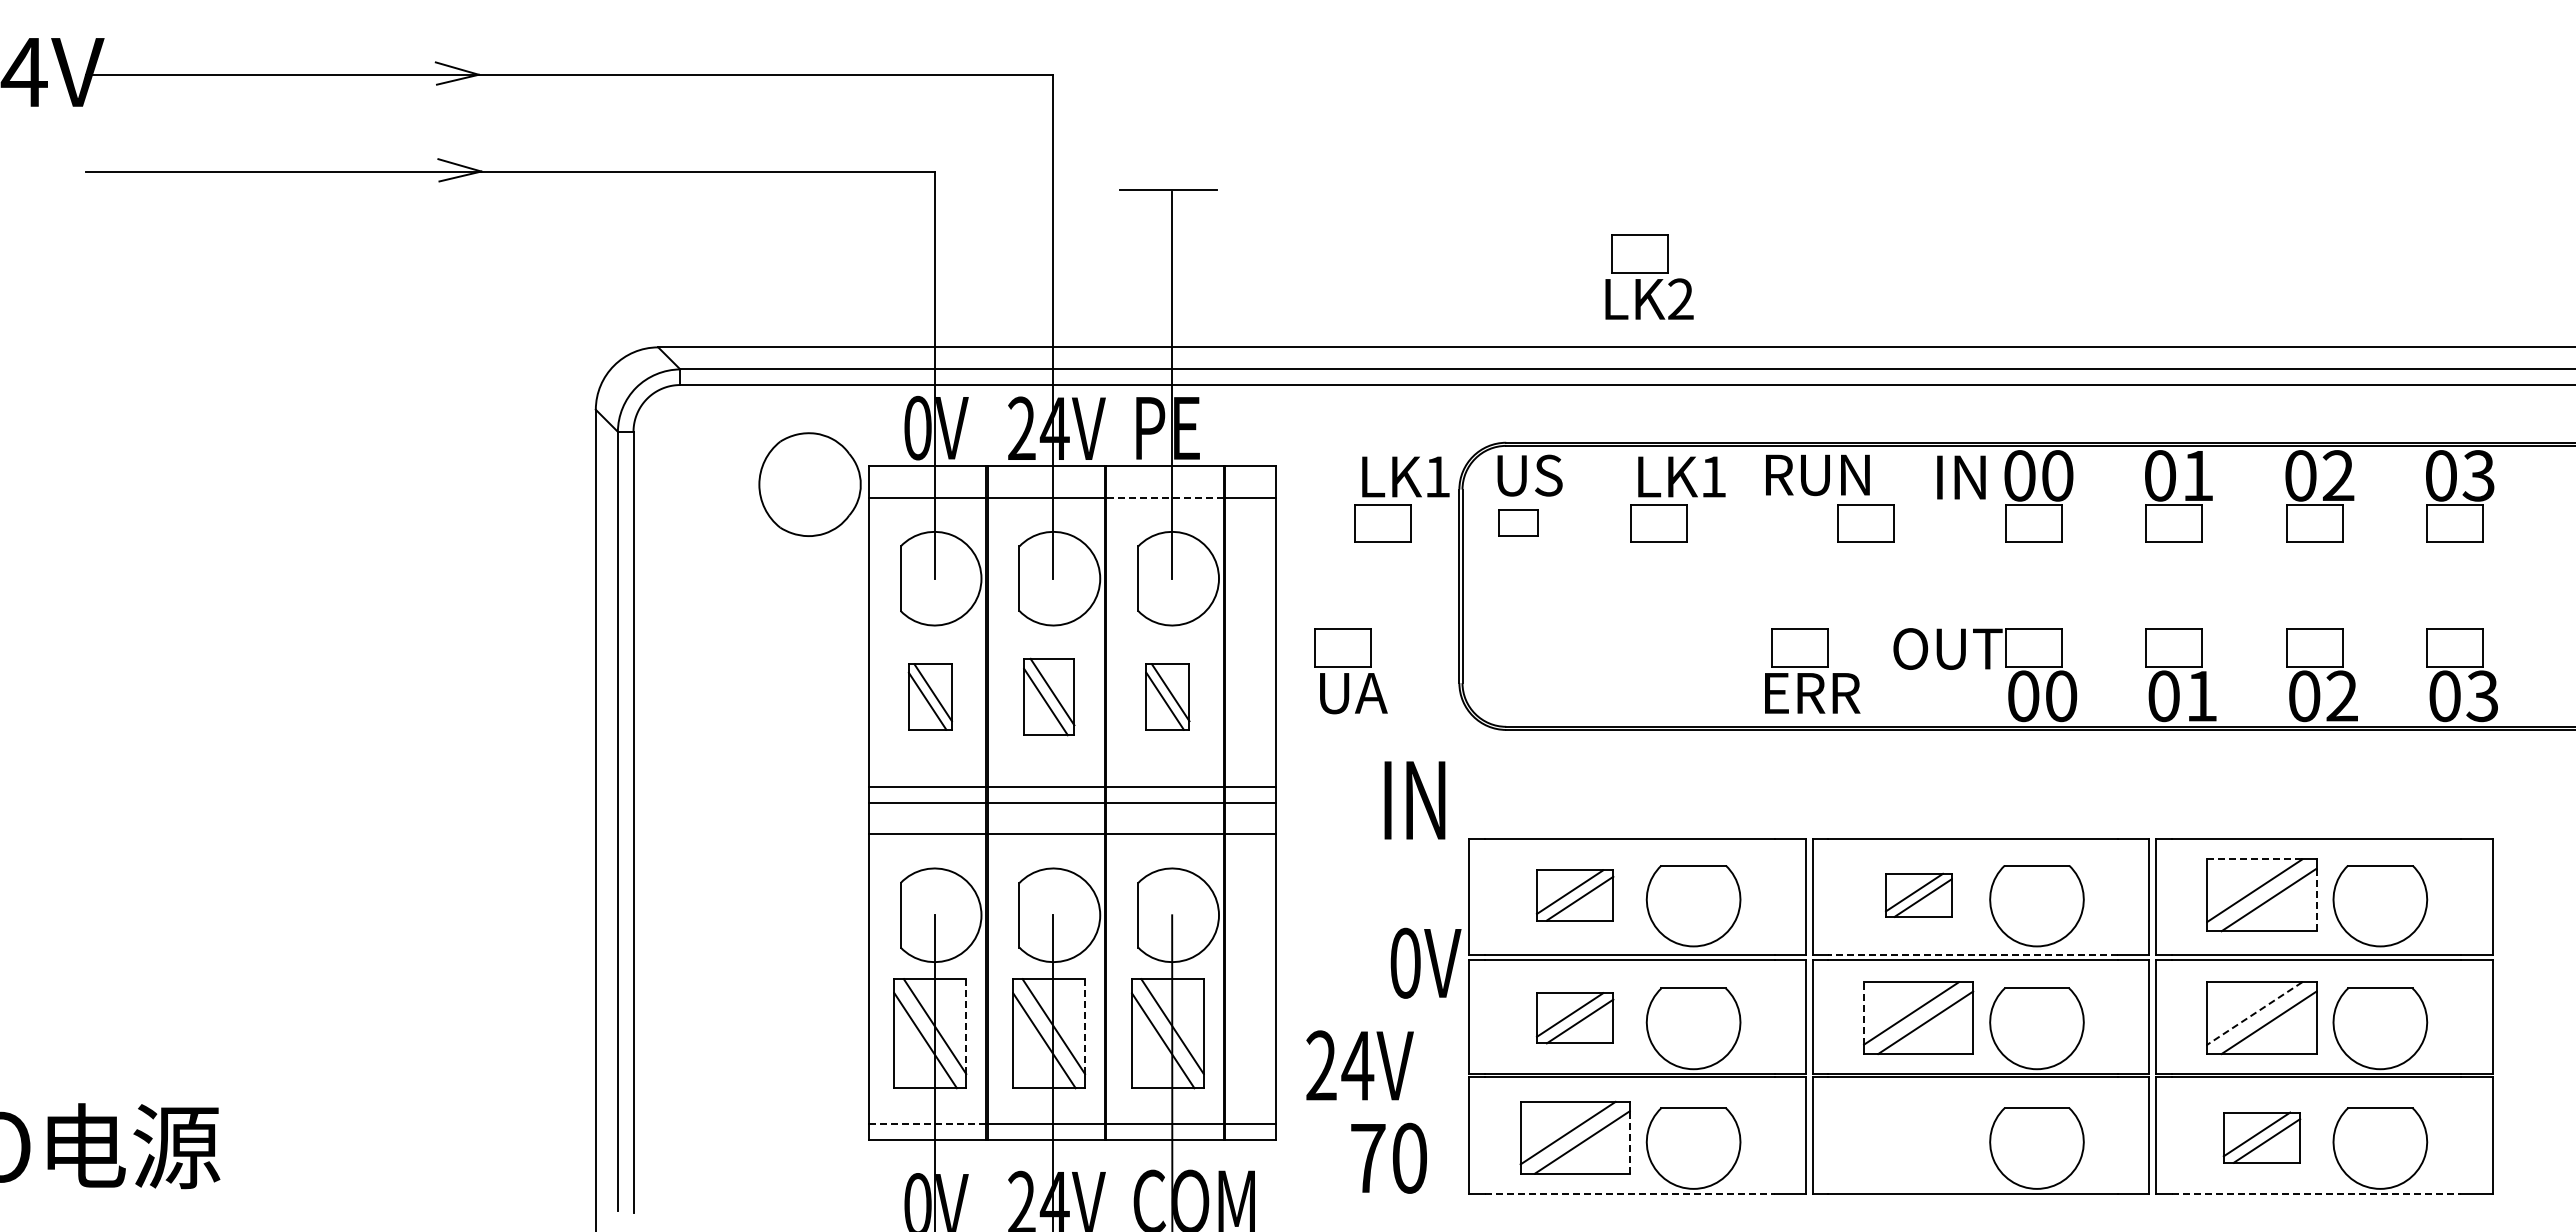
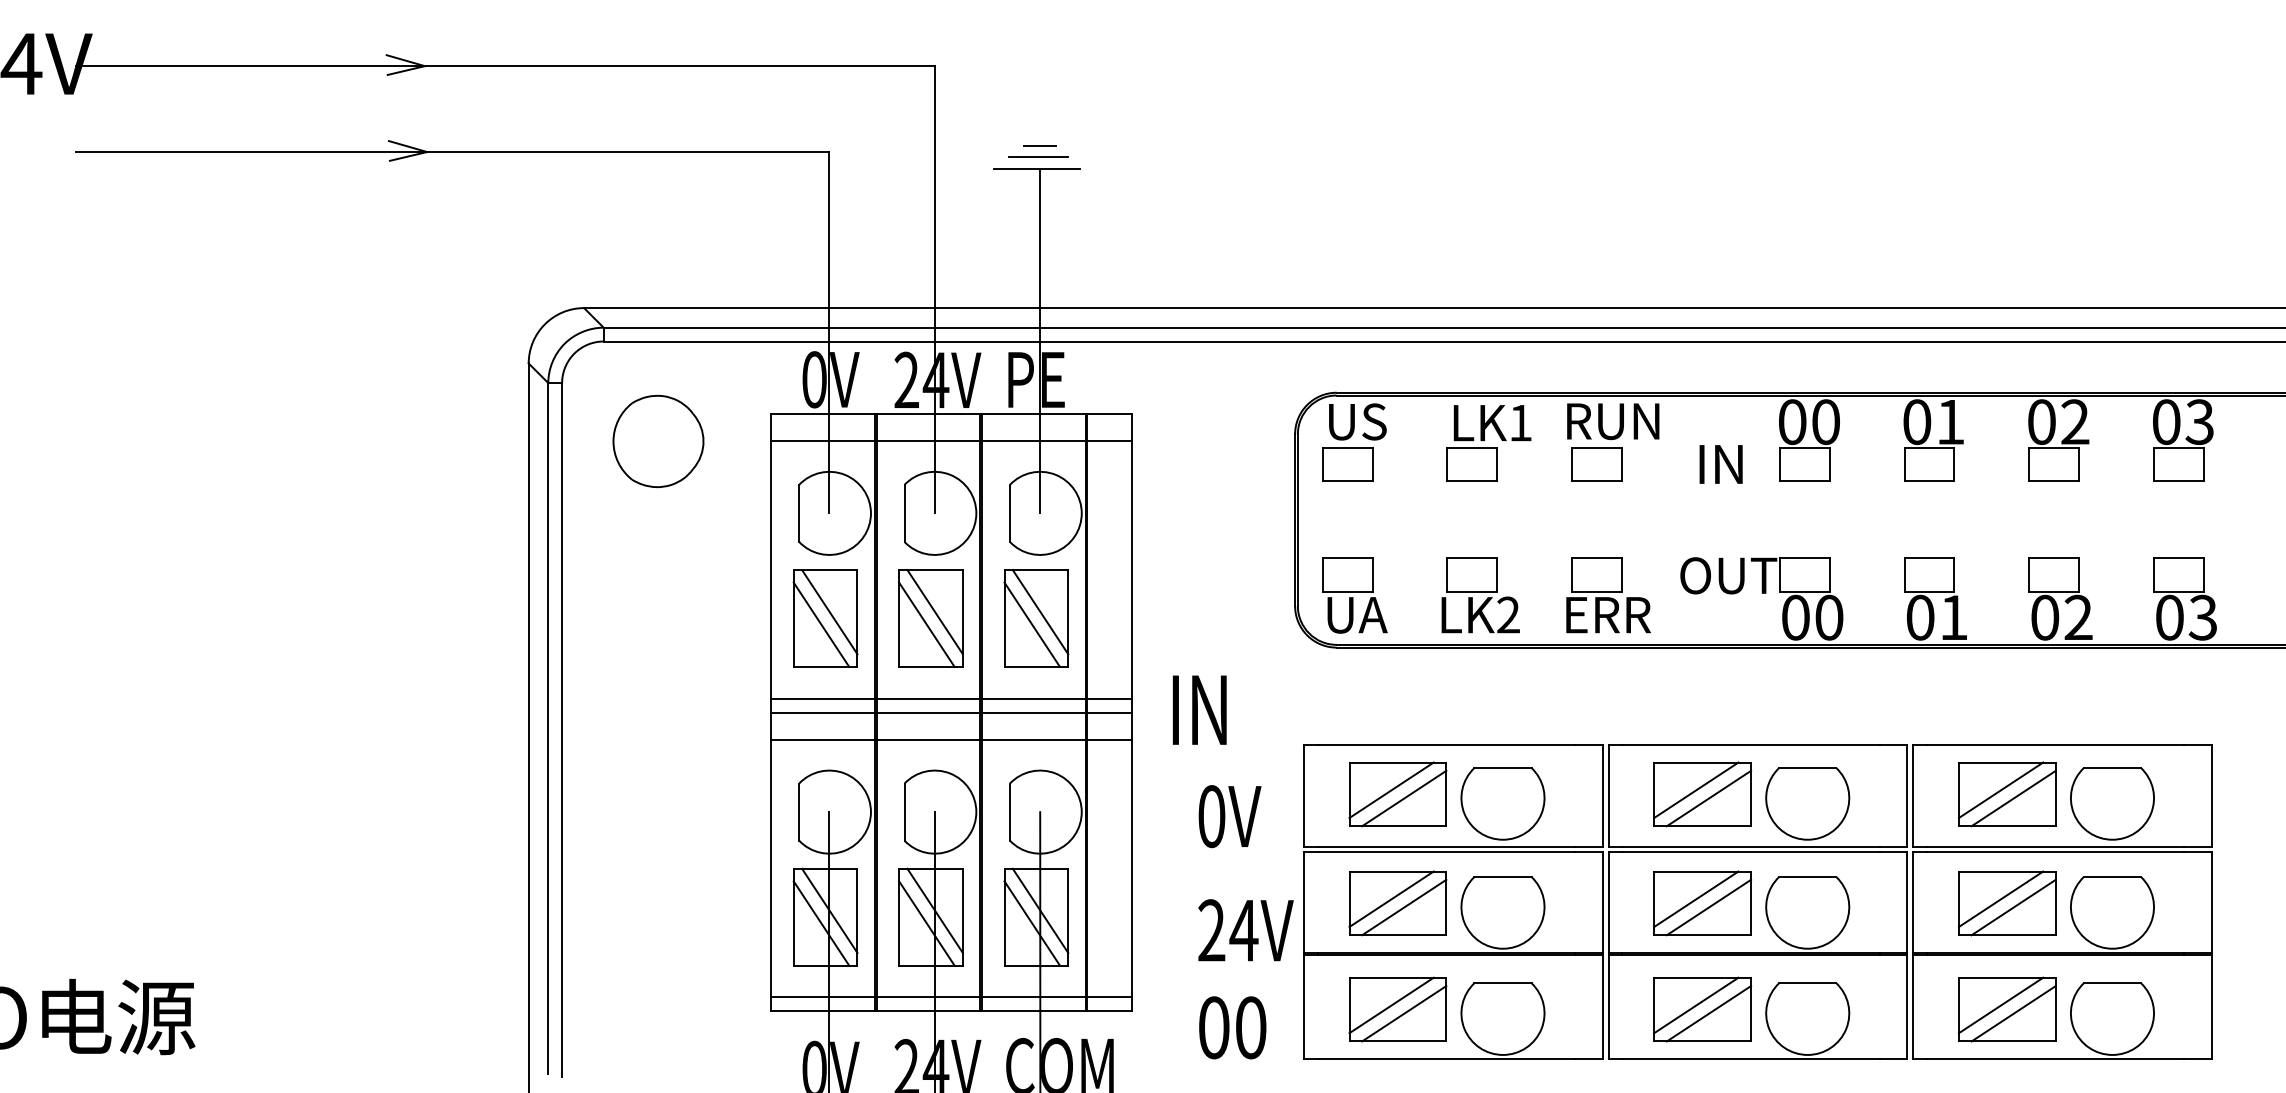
line: (1172, 164) -> (1040, 145), added
line: (1170, 176) -> (1038, 156), added
part: (1649, 276) -> (1480, 594), moved
text: (1961, 477) -> (1721, 464), moved
part: (809, 484) -> (657, 441), moved
line: (1164, 497) -> (1033, 441), dashed -> solid
part: (1401, 499) -> (1243, 443), removed
part: (1518, 523) -> (1347, 464), size x1.43
part: (1865, 523) -> (1596, 464), moved
part: (1350, 671) -> (1354, 595), moved
part: (930, 696) -> (825, 617), size x1.67
part: (1049, 696) -> (931, 617), size x1.43
part: (1167, 696) -> (1036, 617), size x1.67
text: (1414, 800) -> (1199, 710), moved
line: (2254, 859) -> (2000, 762), dashed -> solid
part: (1574, 895) -> (1397, 794), size x1.43
part: (1918, 895) -> (1702, 794), size x1.67
line: (2316, 899) -> (2055, 798), dashed -> solid
line: (1973, 954) -> (1751, 846), dashed -> solid
text: (1425, 962) -> (1229, 815), moved
line: (1864, 1012) -> (1654, 898), dashed -> solid
line: (2254, 1013) -> (2000, 899), dashed -> solid
part: (1574, 1018) -> (1397, 903), size x1.43
line: (966, 1027) -> (857, 911), dashed -> solid
line: (1085, 1027) -> (963, 911), dashed -> solid
text: (1359, 1065) -> (1245, 930), moved
line: (927, 1124) -> (823, 997), dashed -> solid
part: (1918, 1137) -> (1702, 1009), added
part: (2261, 1137) -> (2006, 1009), size x1.43
line: (1629, 1141) -> (1446, 1012), dashed -> solid
text: (1368, 1157) -> (1214, 1027), 70 -> 00
line: (1629, 1193) -> (1446, 1059), dashed -> solid
line: (2316, 1193) -> (2055, 1059), dashed -> solid

